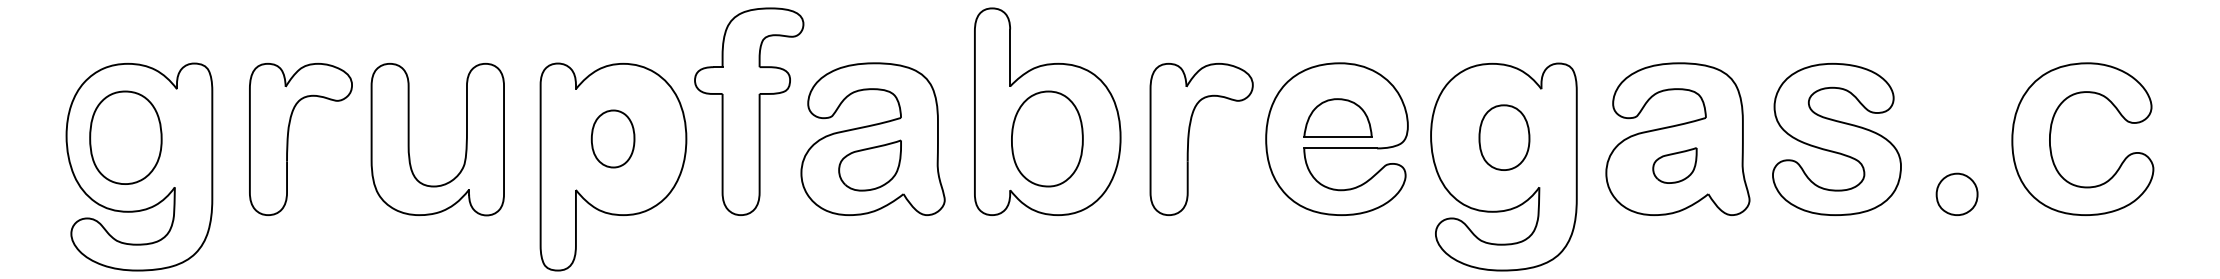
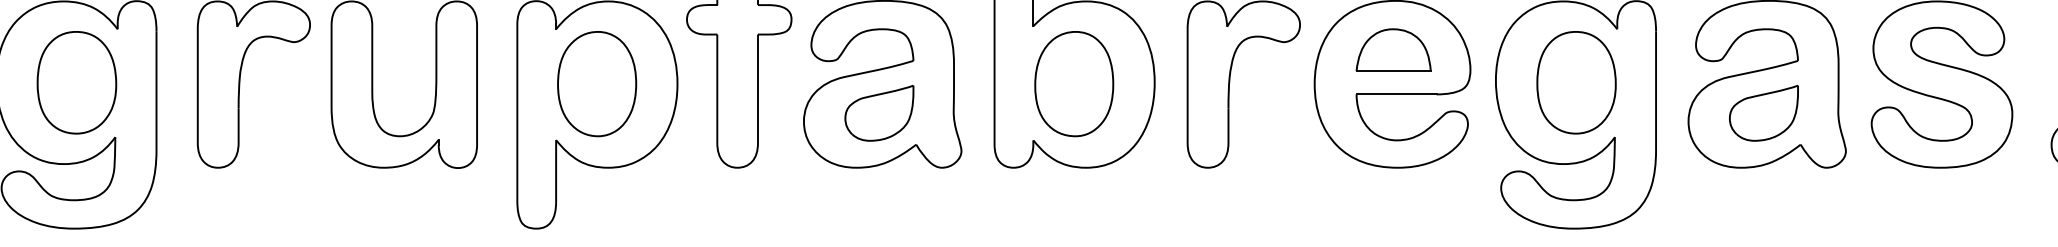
part: (1337, 117) -> (1393, 49), moved
part: (125, 137) -> (76, 82), moved
part: (1504, 137) -> (1576, 82), size x1.43
part: (612, 138) -> (596, 83), size x1.67
part: (1674, 165) -> (1763, 113), size x1.43

